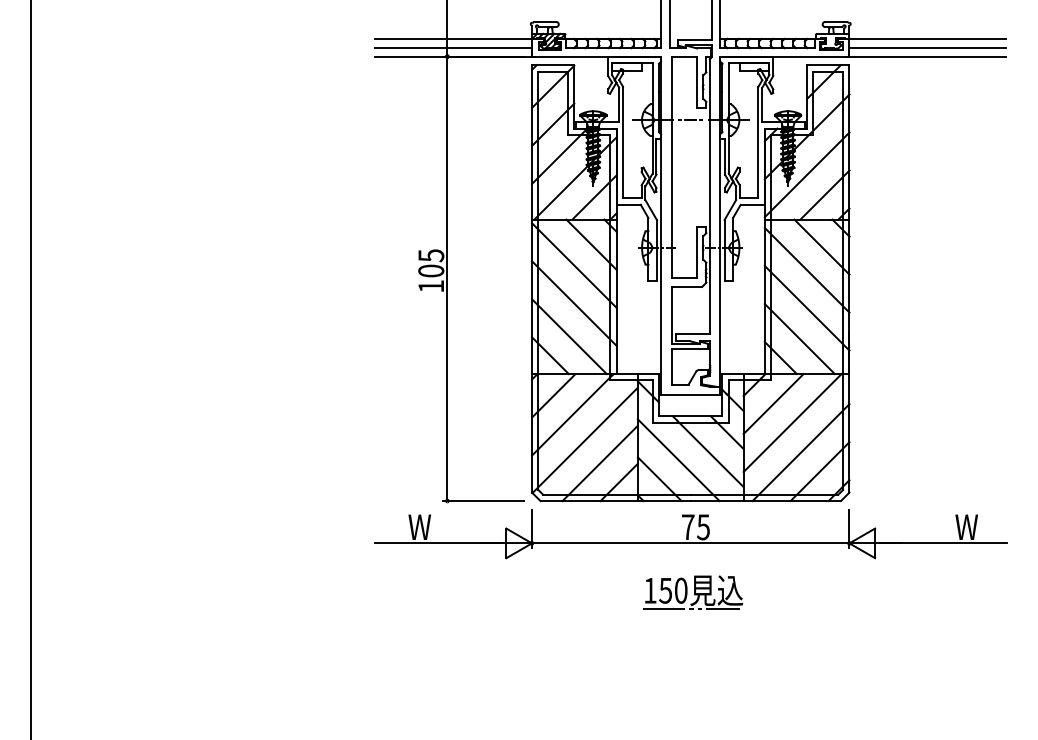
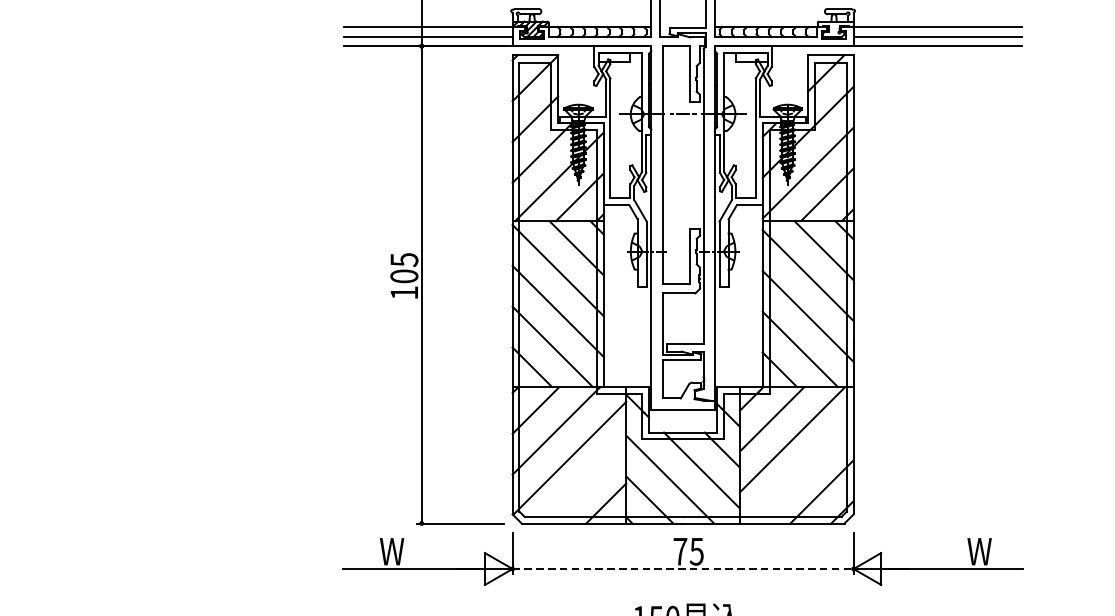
line: (800, 452) -> (801, 471), removed
line: (599, 463) -> (585, 483), removed
line: (690, 543) -> (682, 569), solid -> dashed

